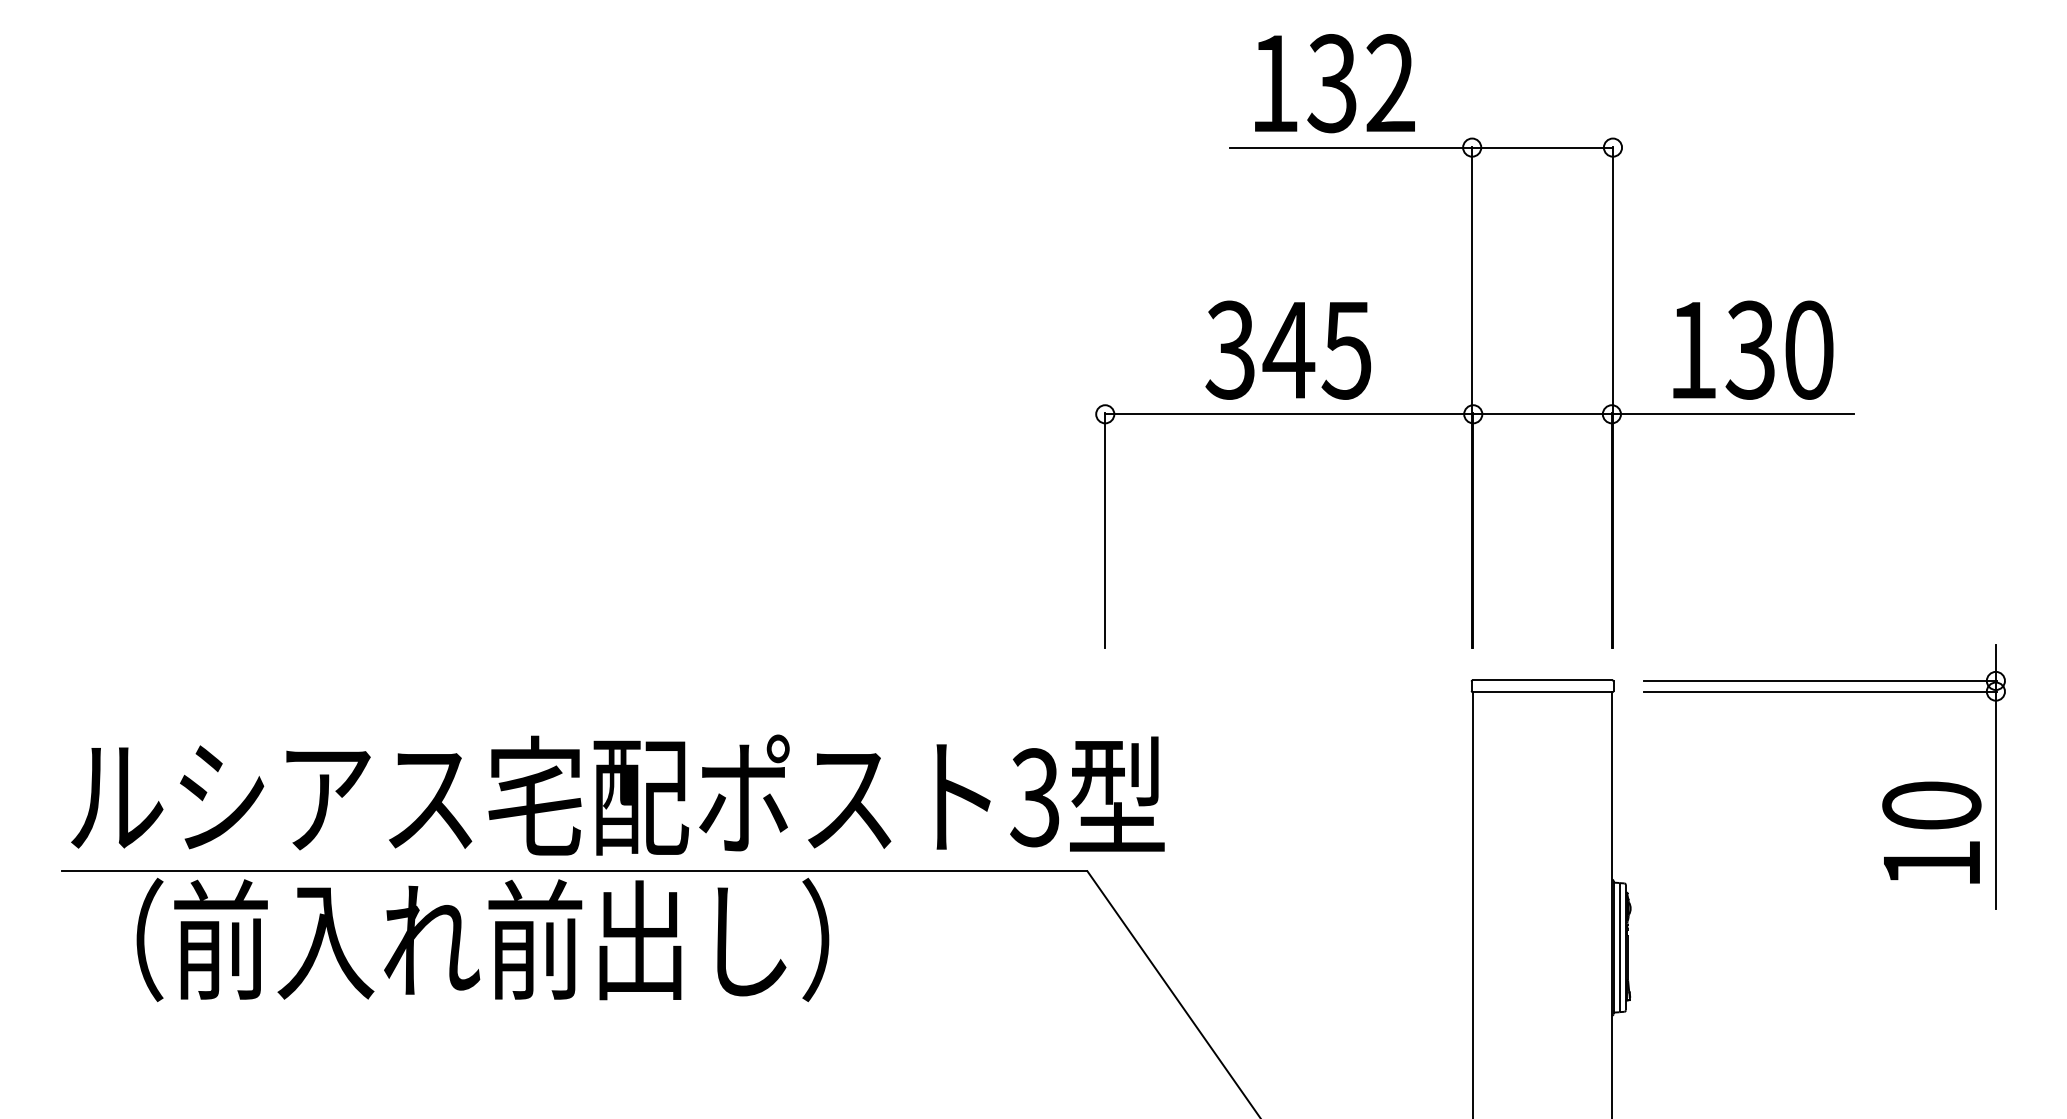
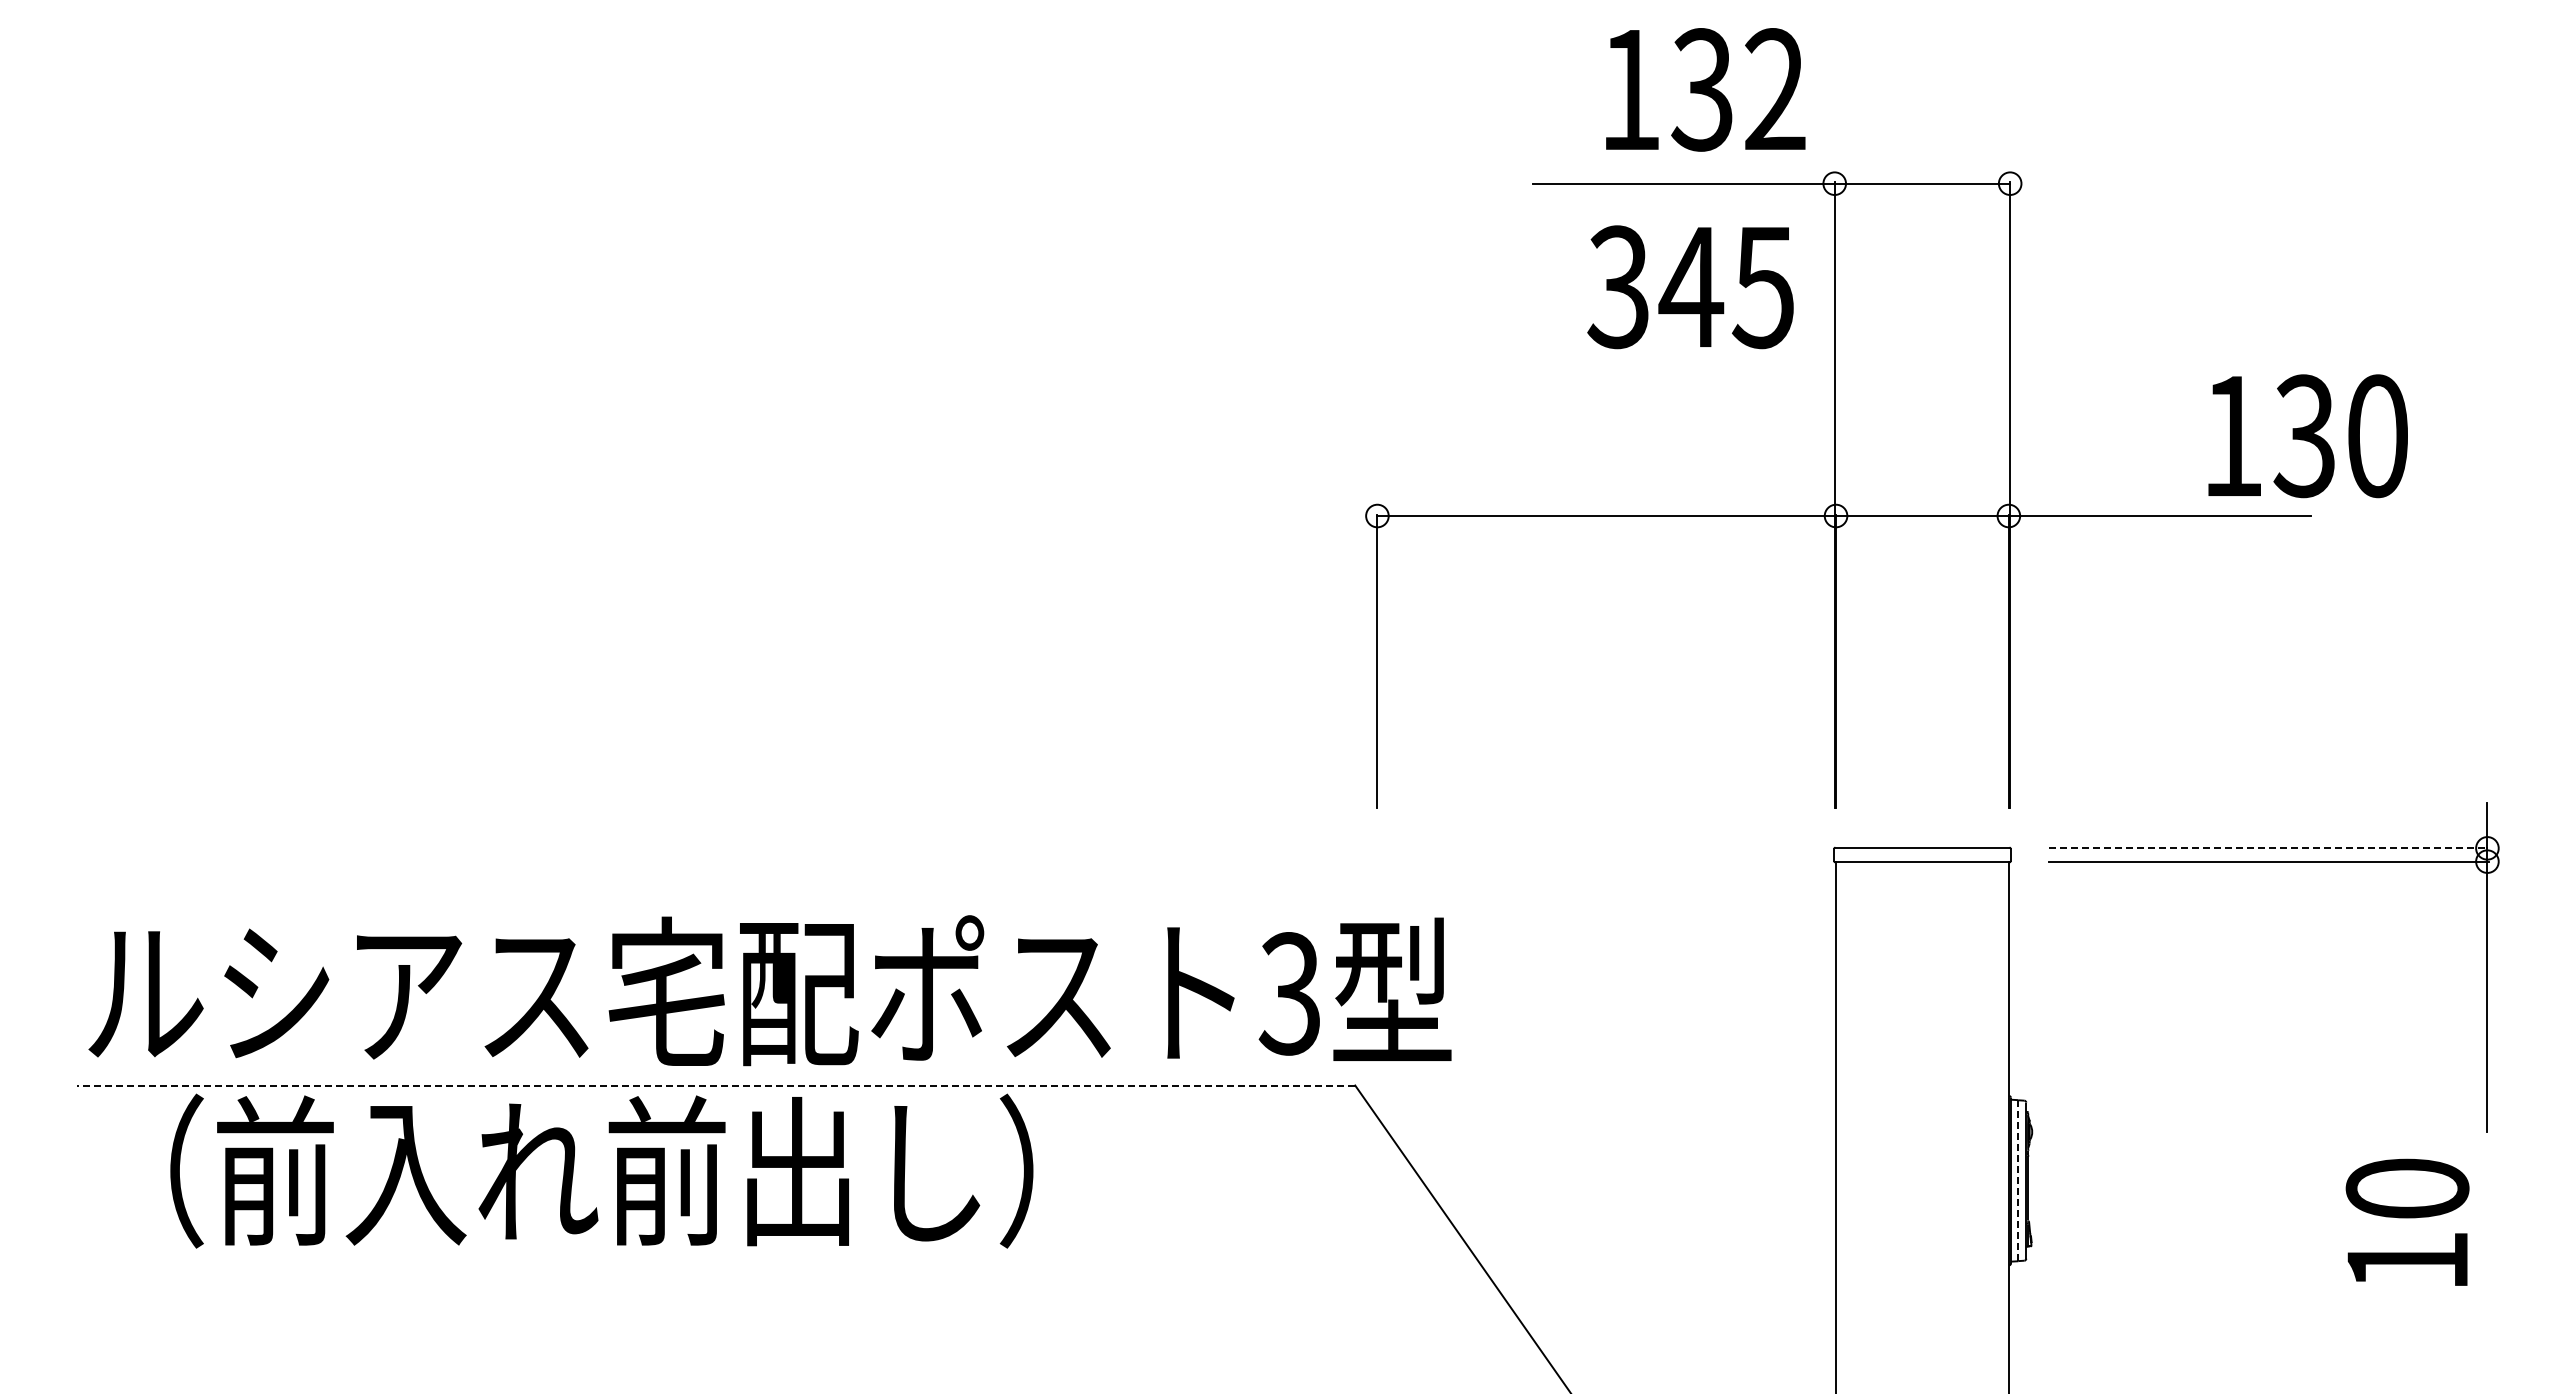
text: (1334, 83) -> (1705, 89), moved
text: (1288, 350) -> (1690, 287), moved
text: (1752, 350) -> (2307, 436), moved
line: (1821, 681) -> (2269, 848), solid -> dashed
text: (1931, 831) -> (2407, 1221), moved
line: (574, 871) -> (715, 1085), solid -> dashed
line: (1619, 947) -> (2018, 1180), solid -> dashed

